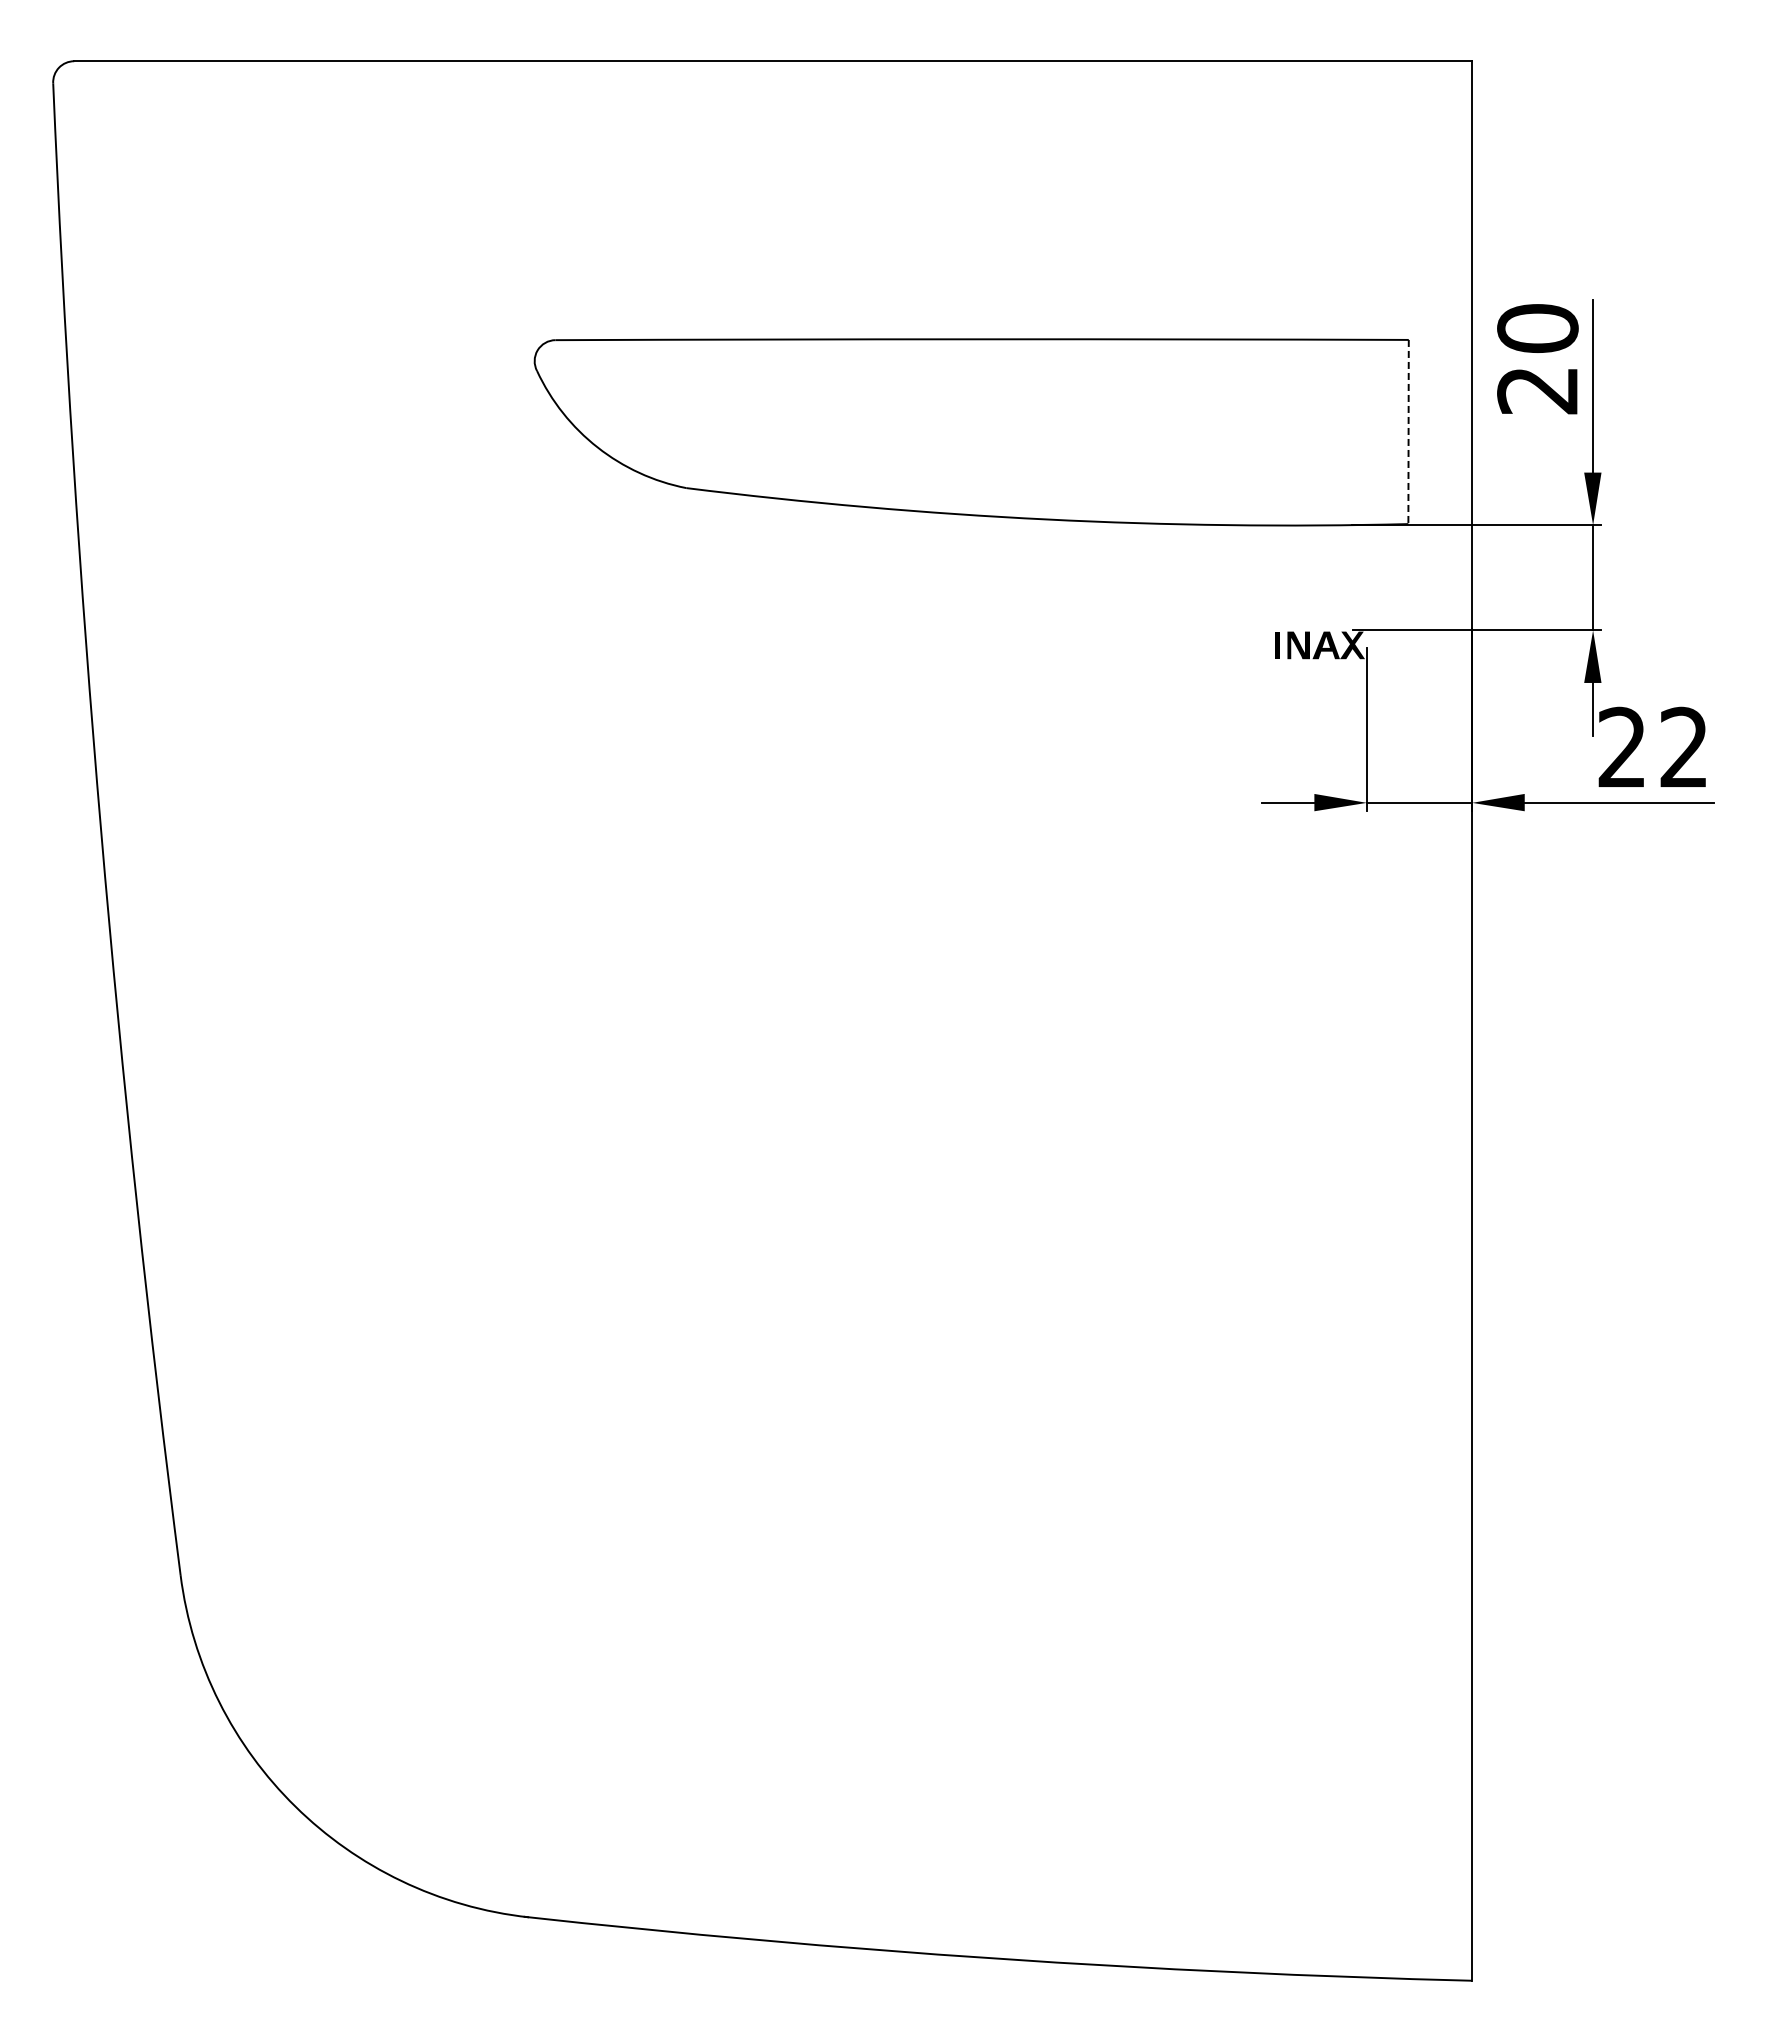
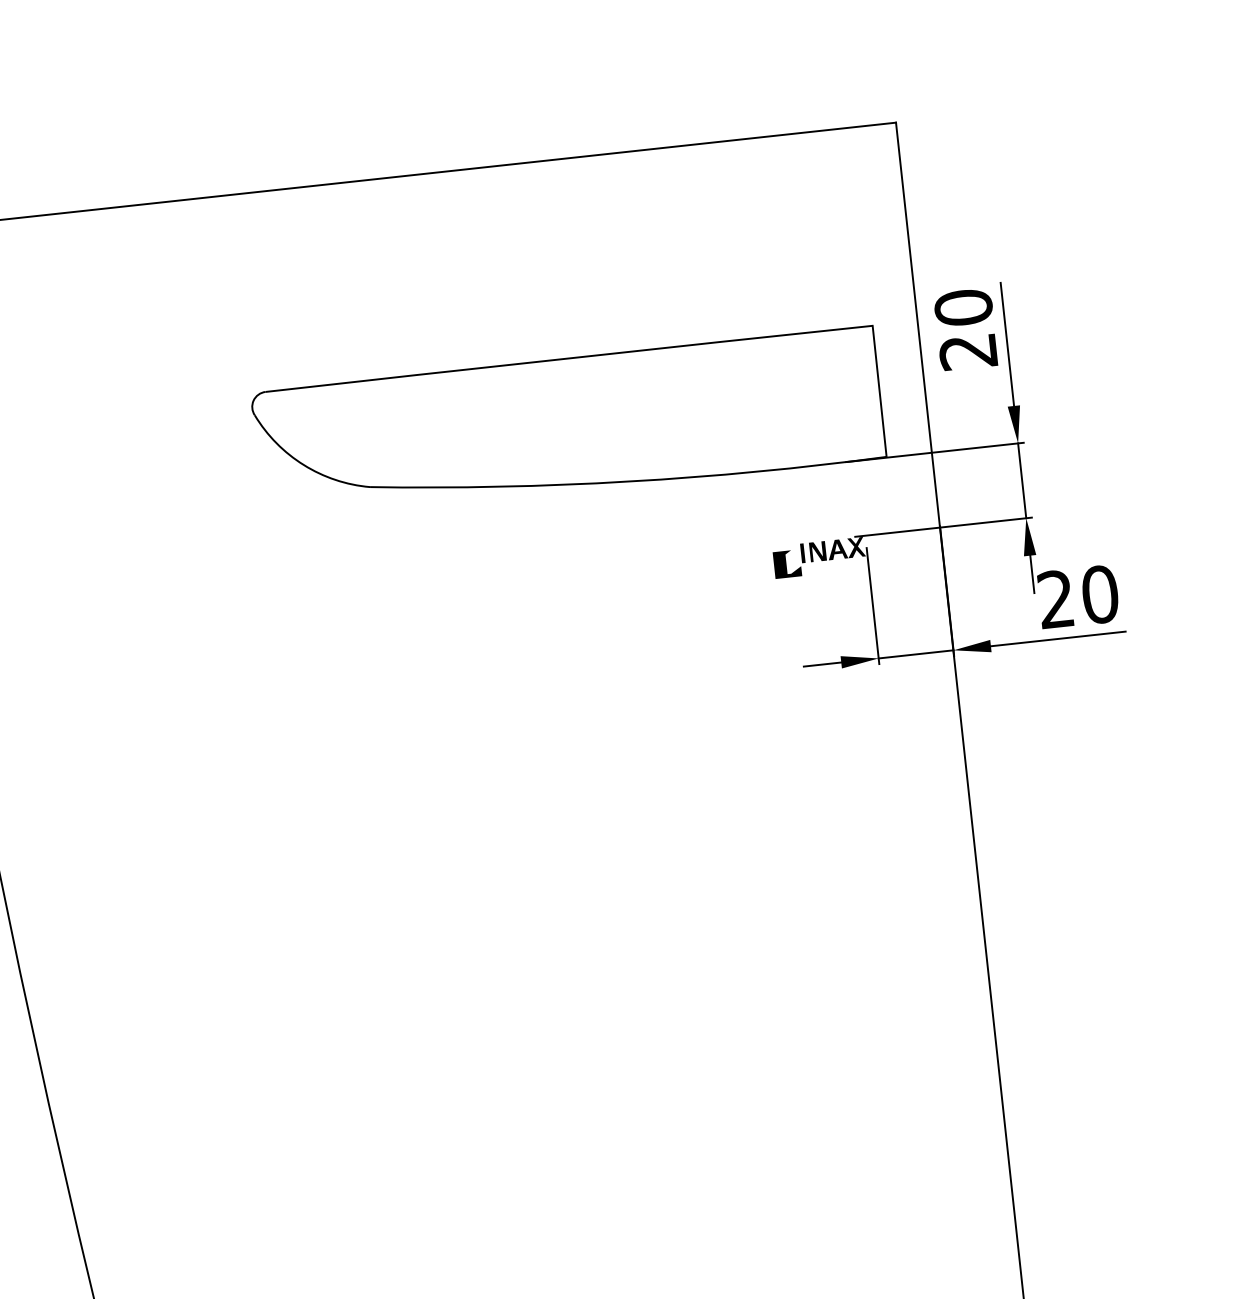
line: (1408, 432) -> (879, 391), dashed -> solid
fill: (1254, 658) -> (787, 564), added
text: (1684, 747) -> (1100, 594), 22 -> 20

